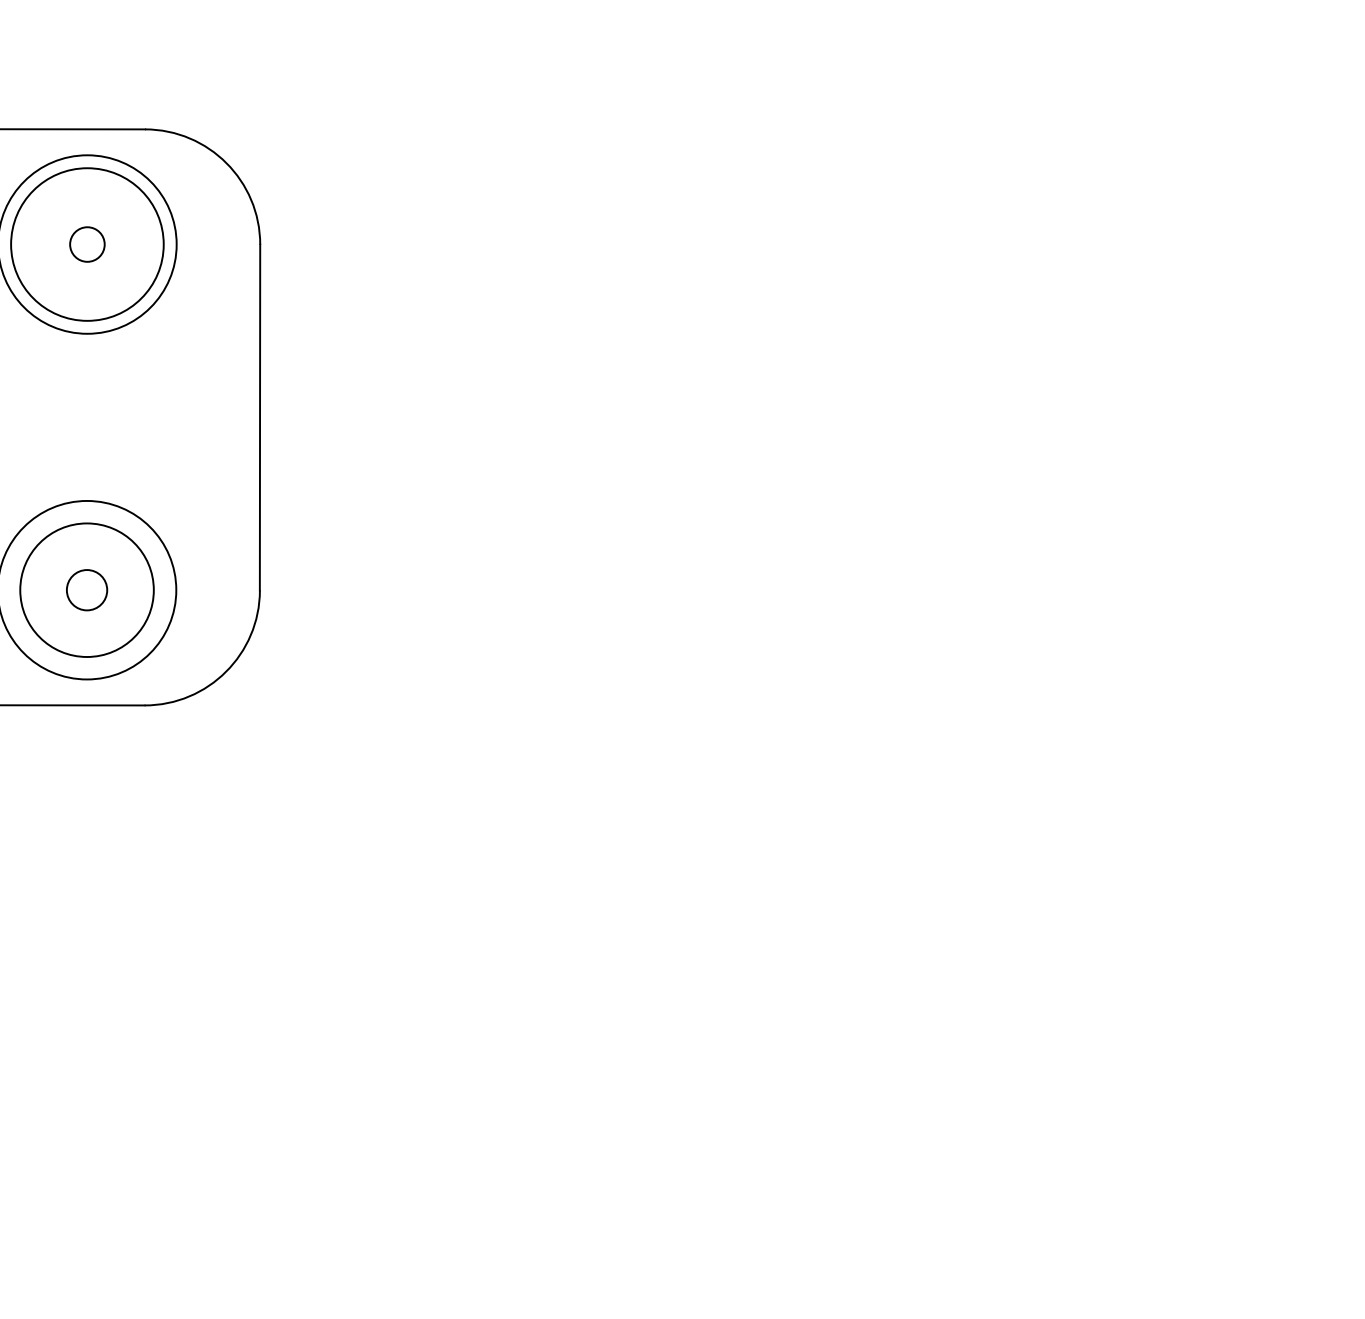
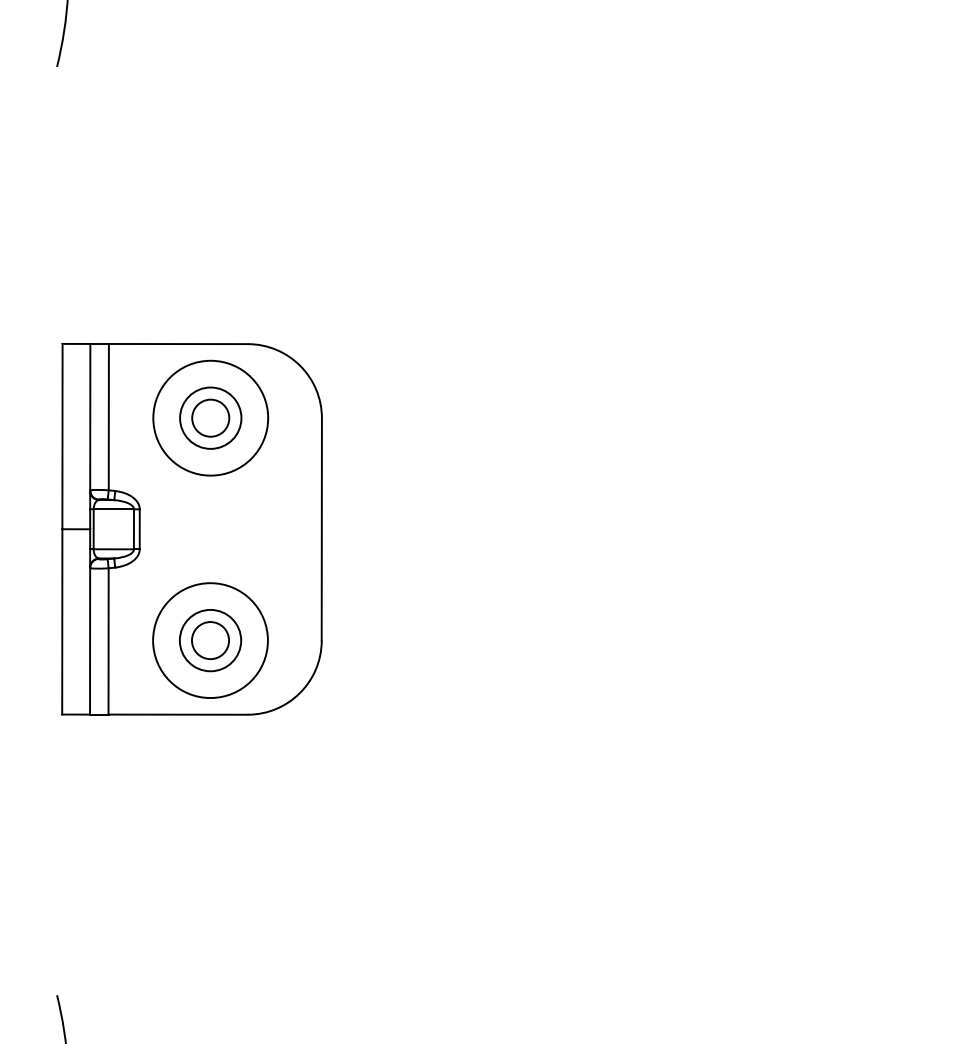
circle: (87, 243) -> (210, 417), size x0.62
circle: (87, 243) -> (210, 417), size x1.67
circle: (87, 590) -> (210, 640), size x0.71
circle: (87, 590) -> (210, 640), size x1.43

